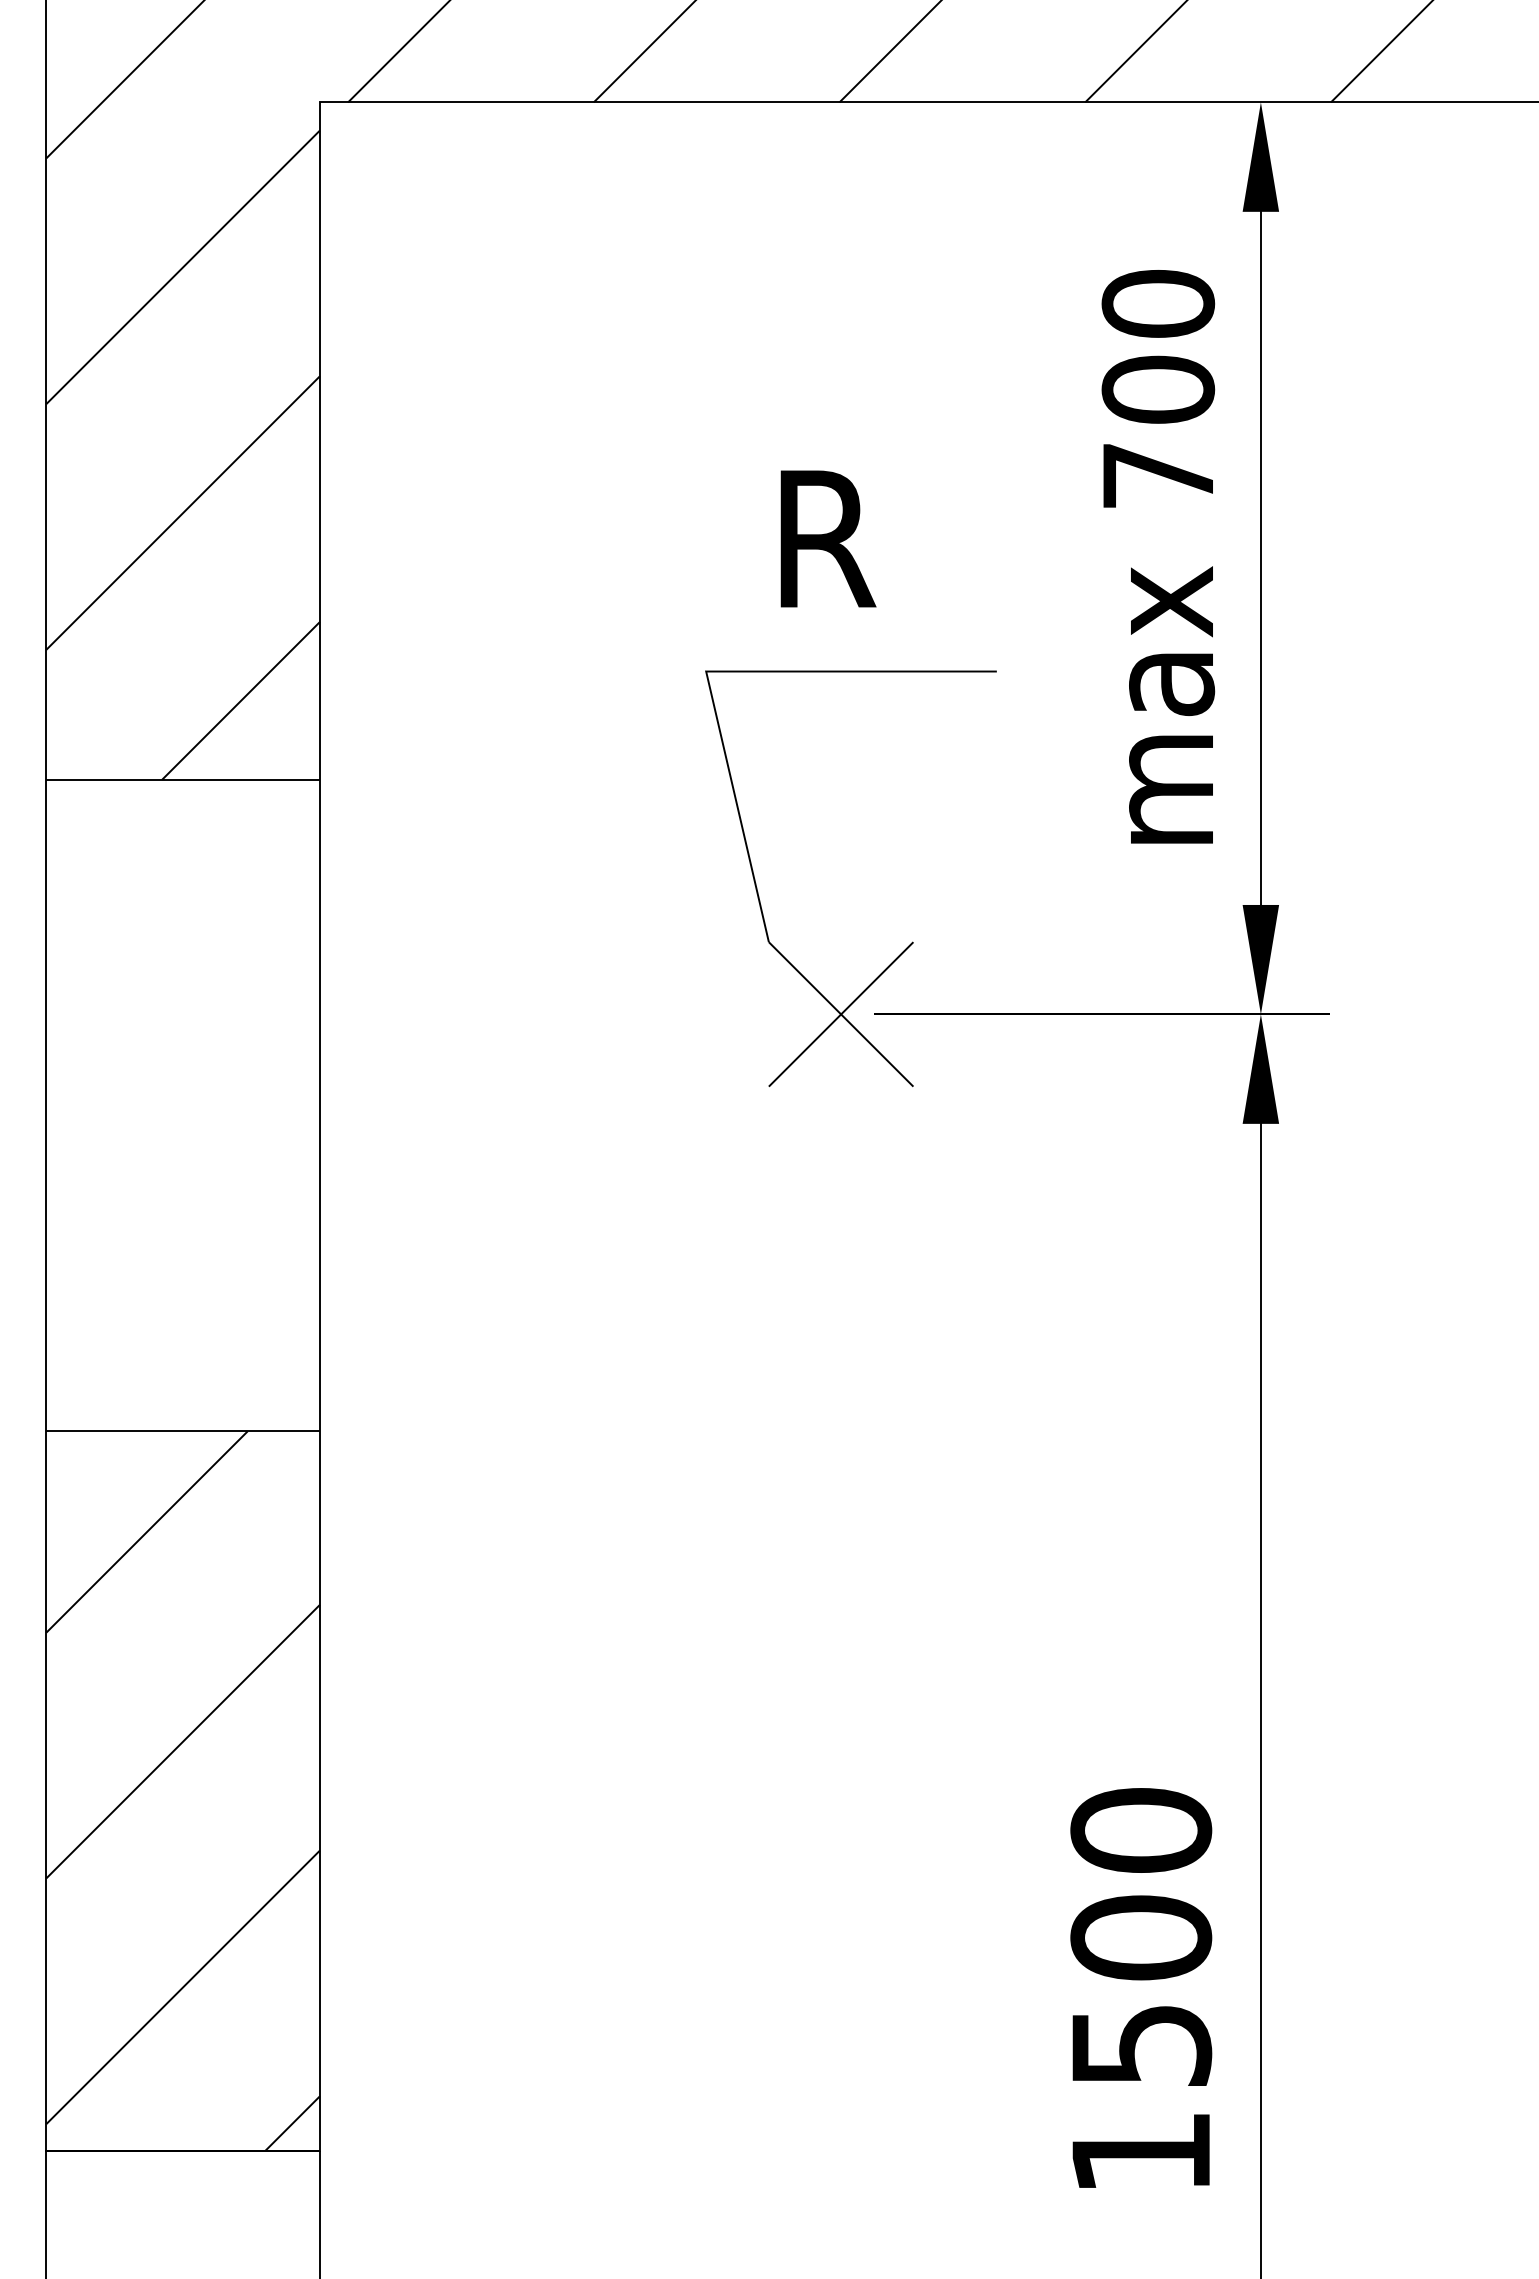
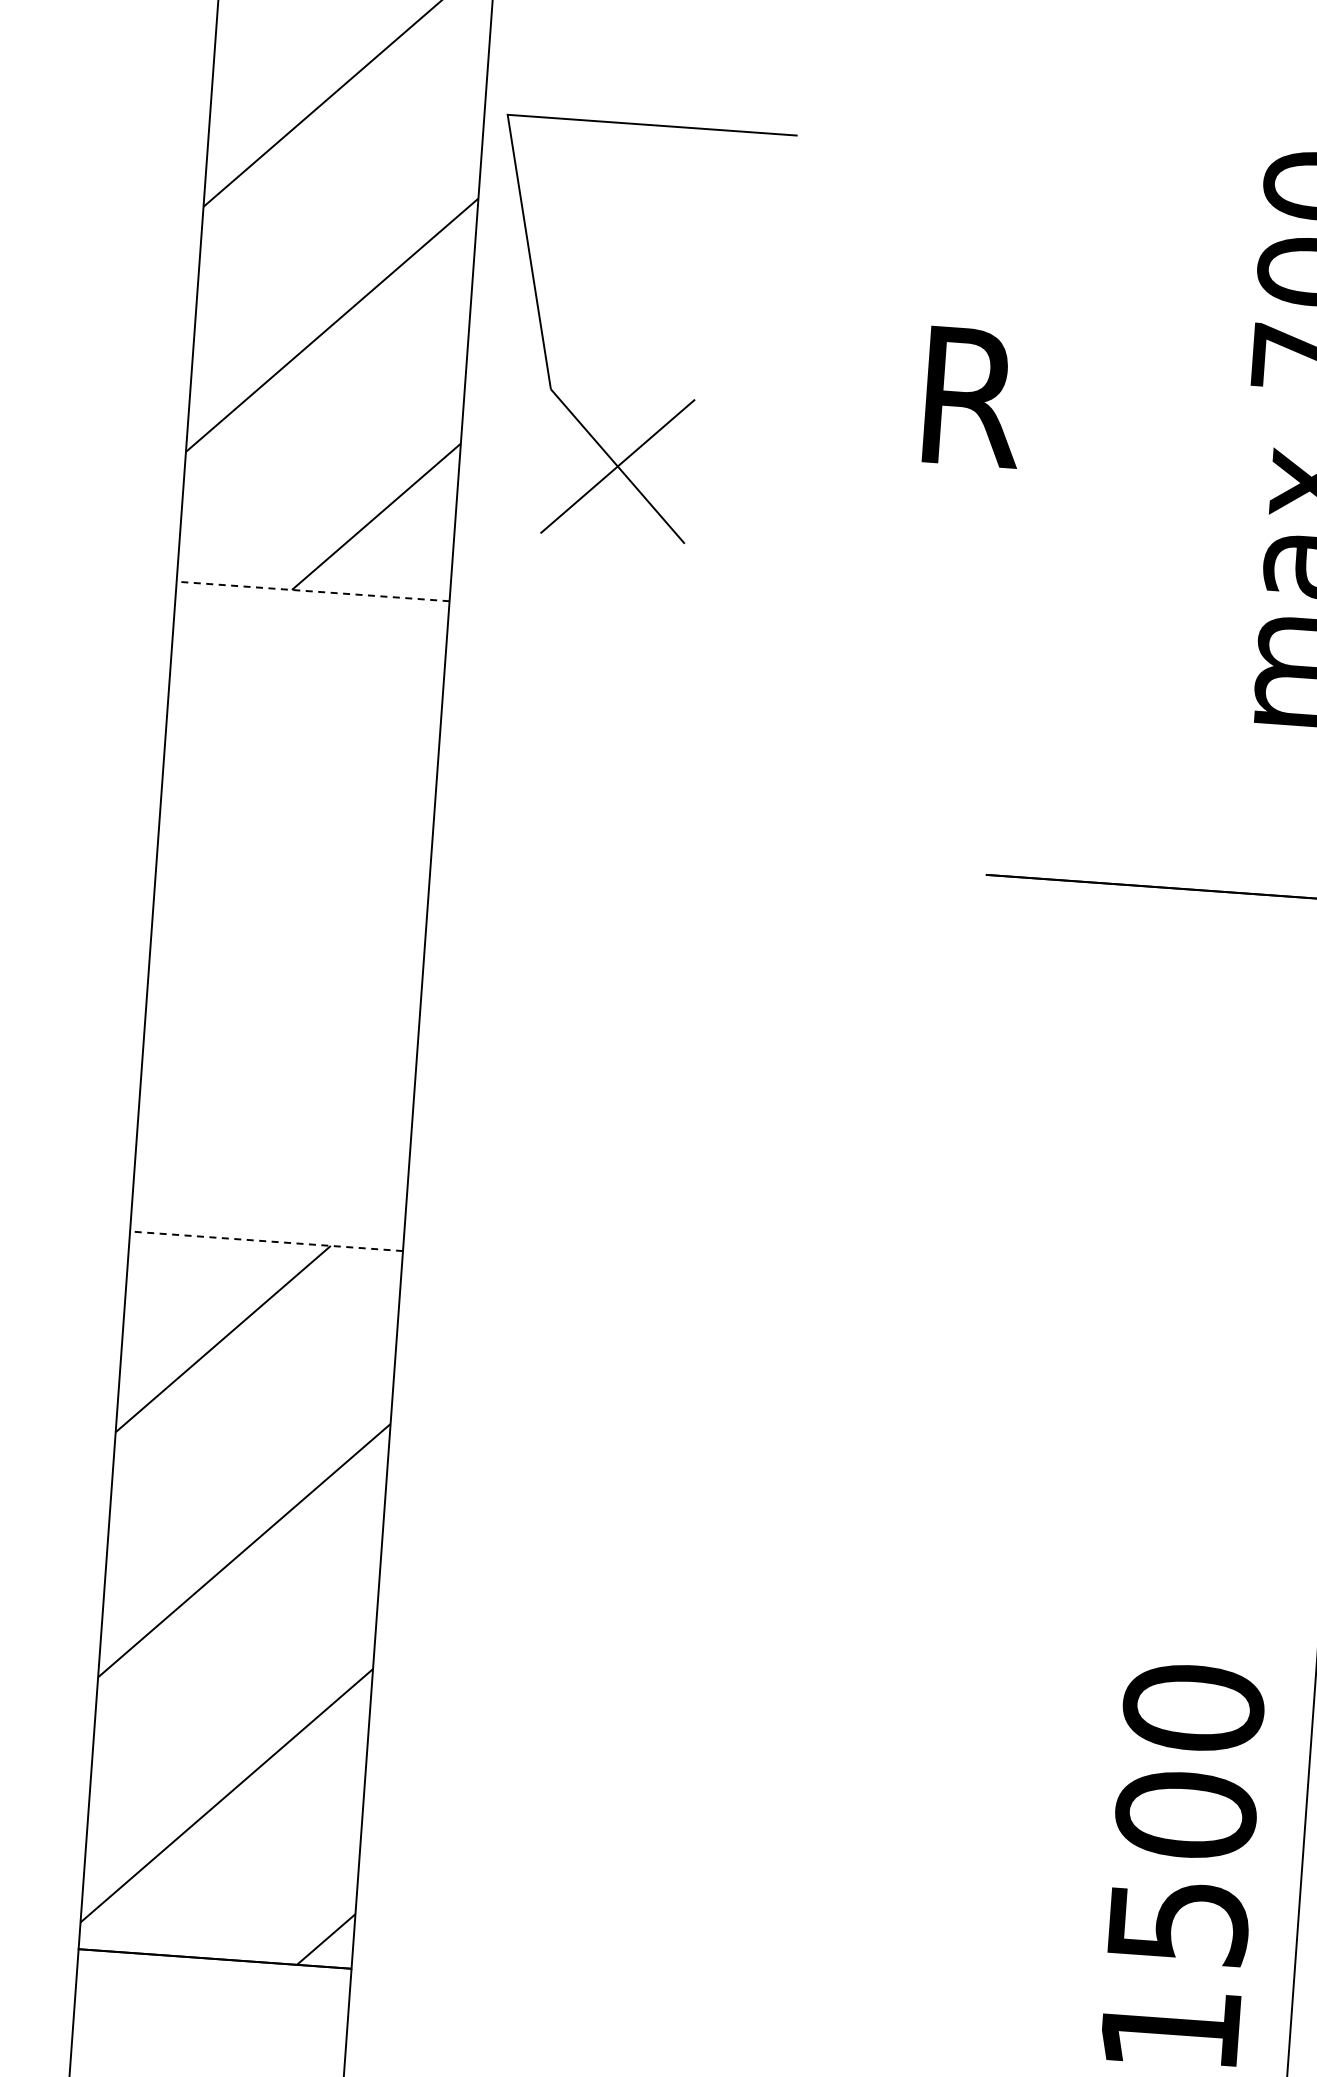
line: (183, 779) -> (313, 591), solid -> dashed
part: (912, 941) -> (694, 398), moved
line: (183, 1431) -> (266, 1241), solid -> dashed

